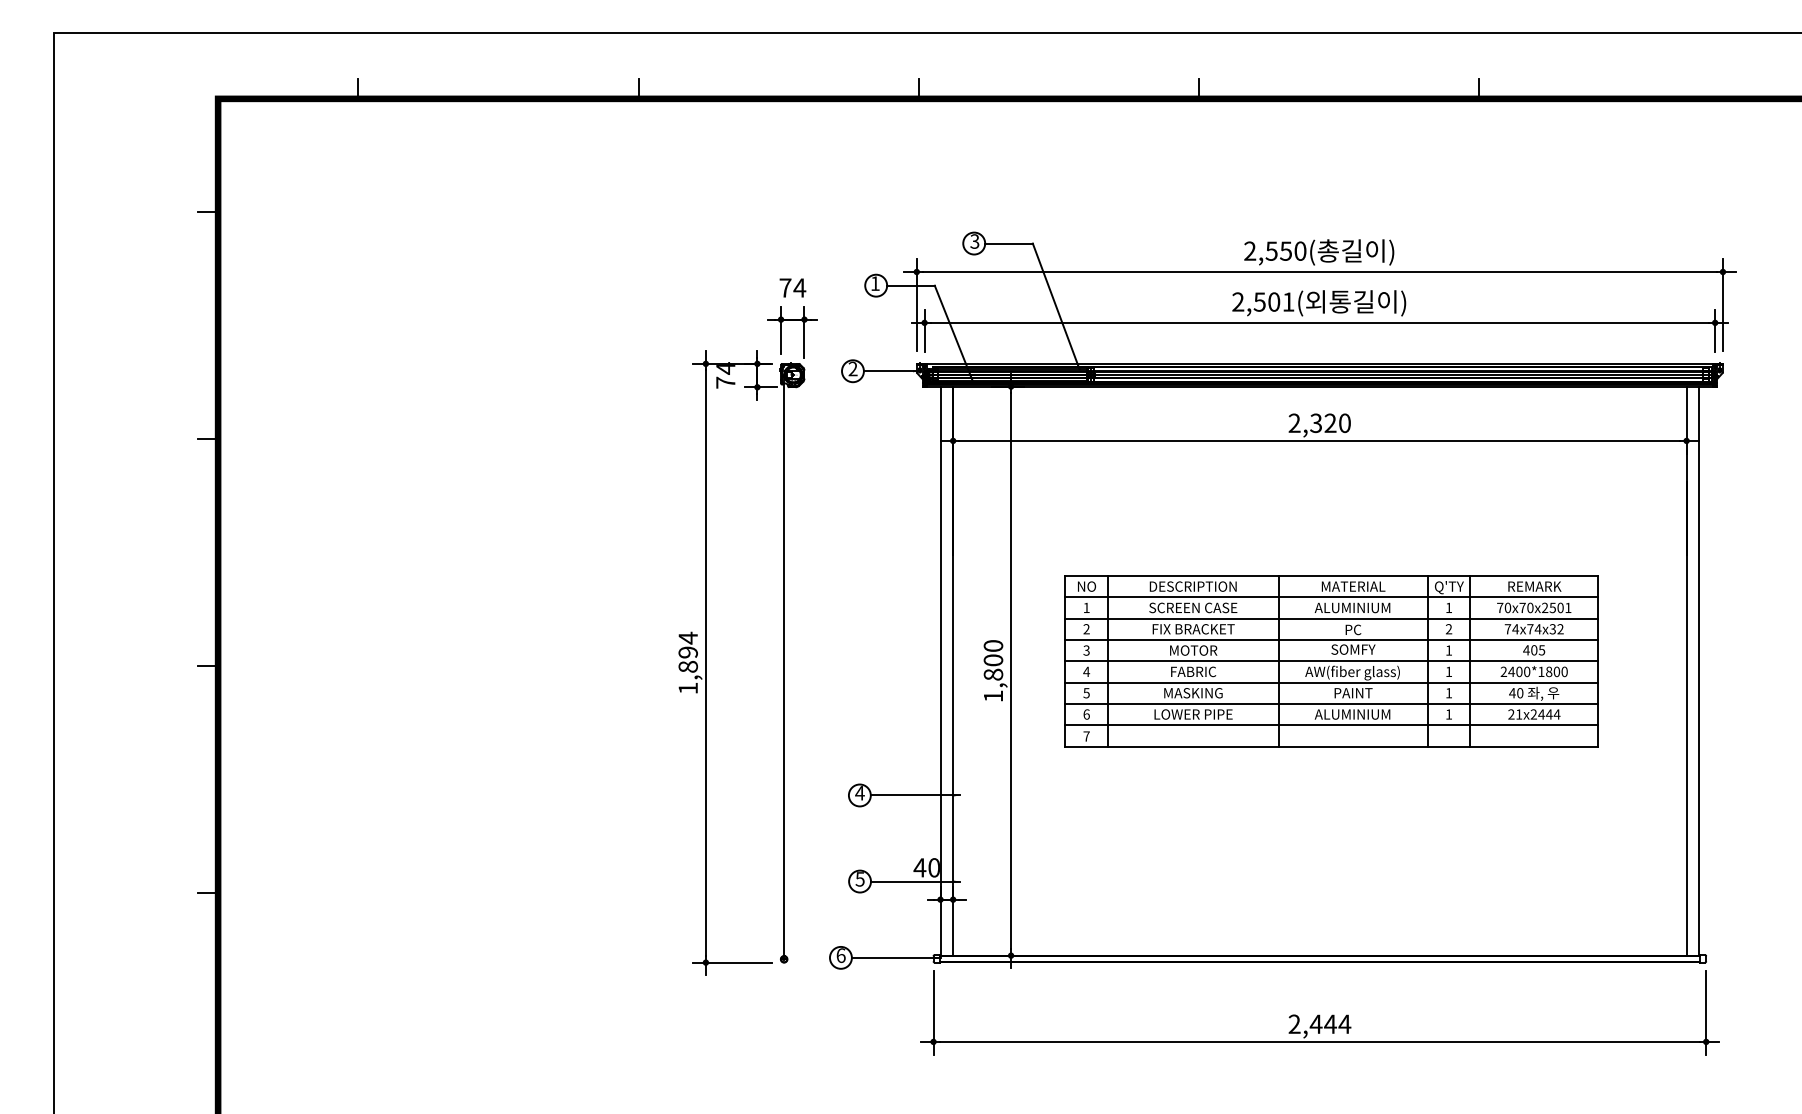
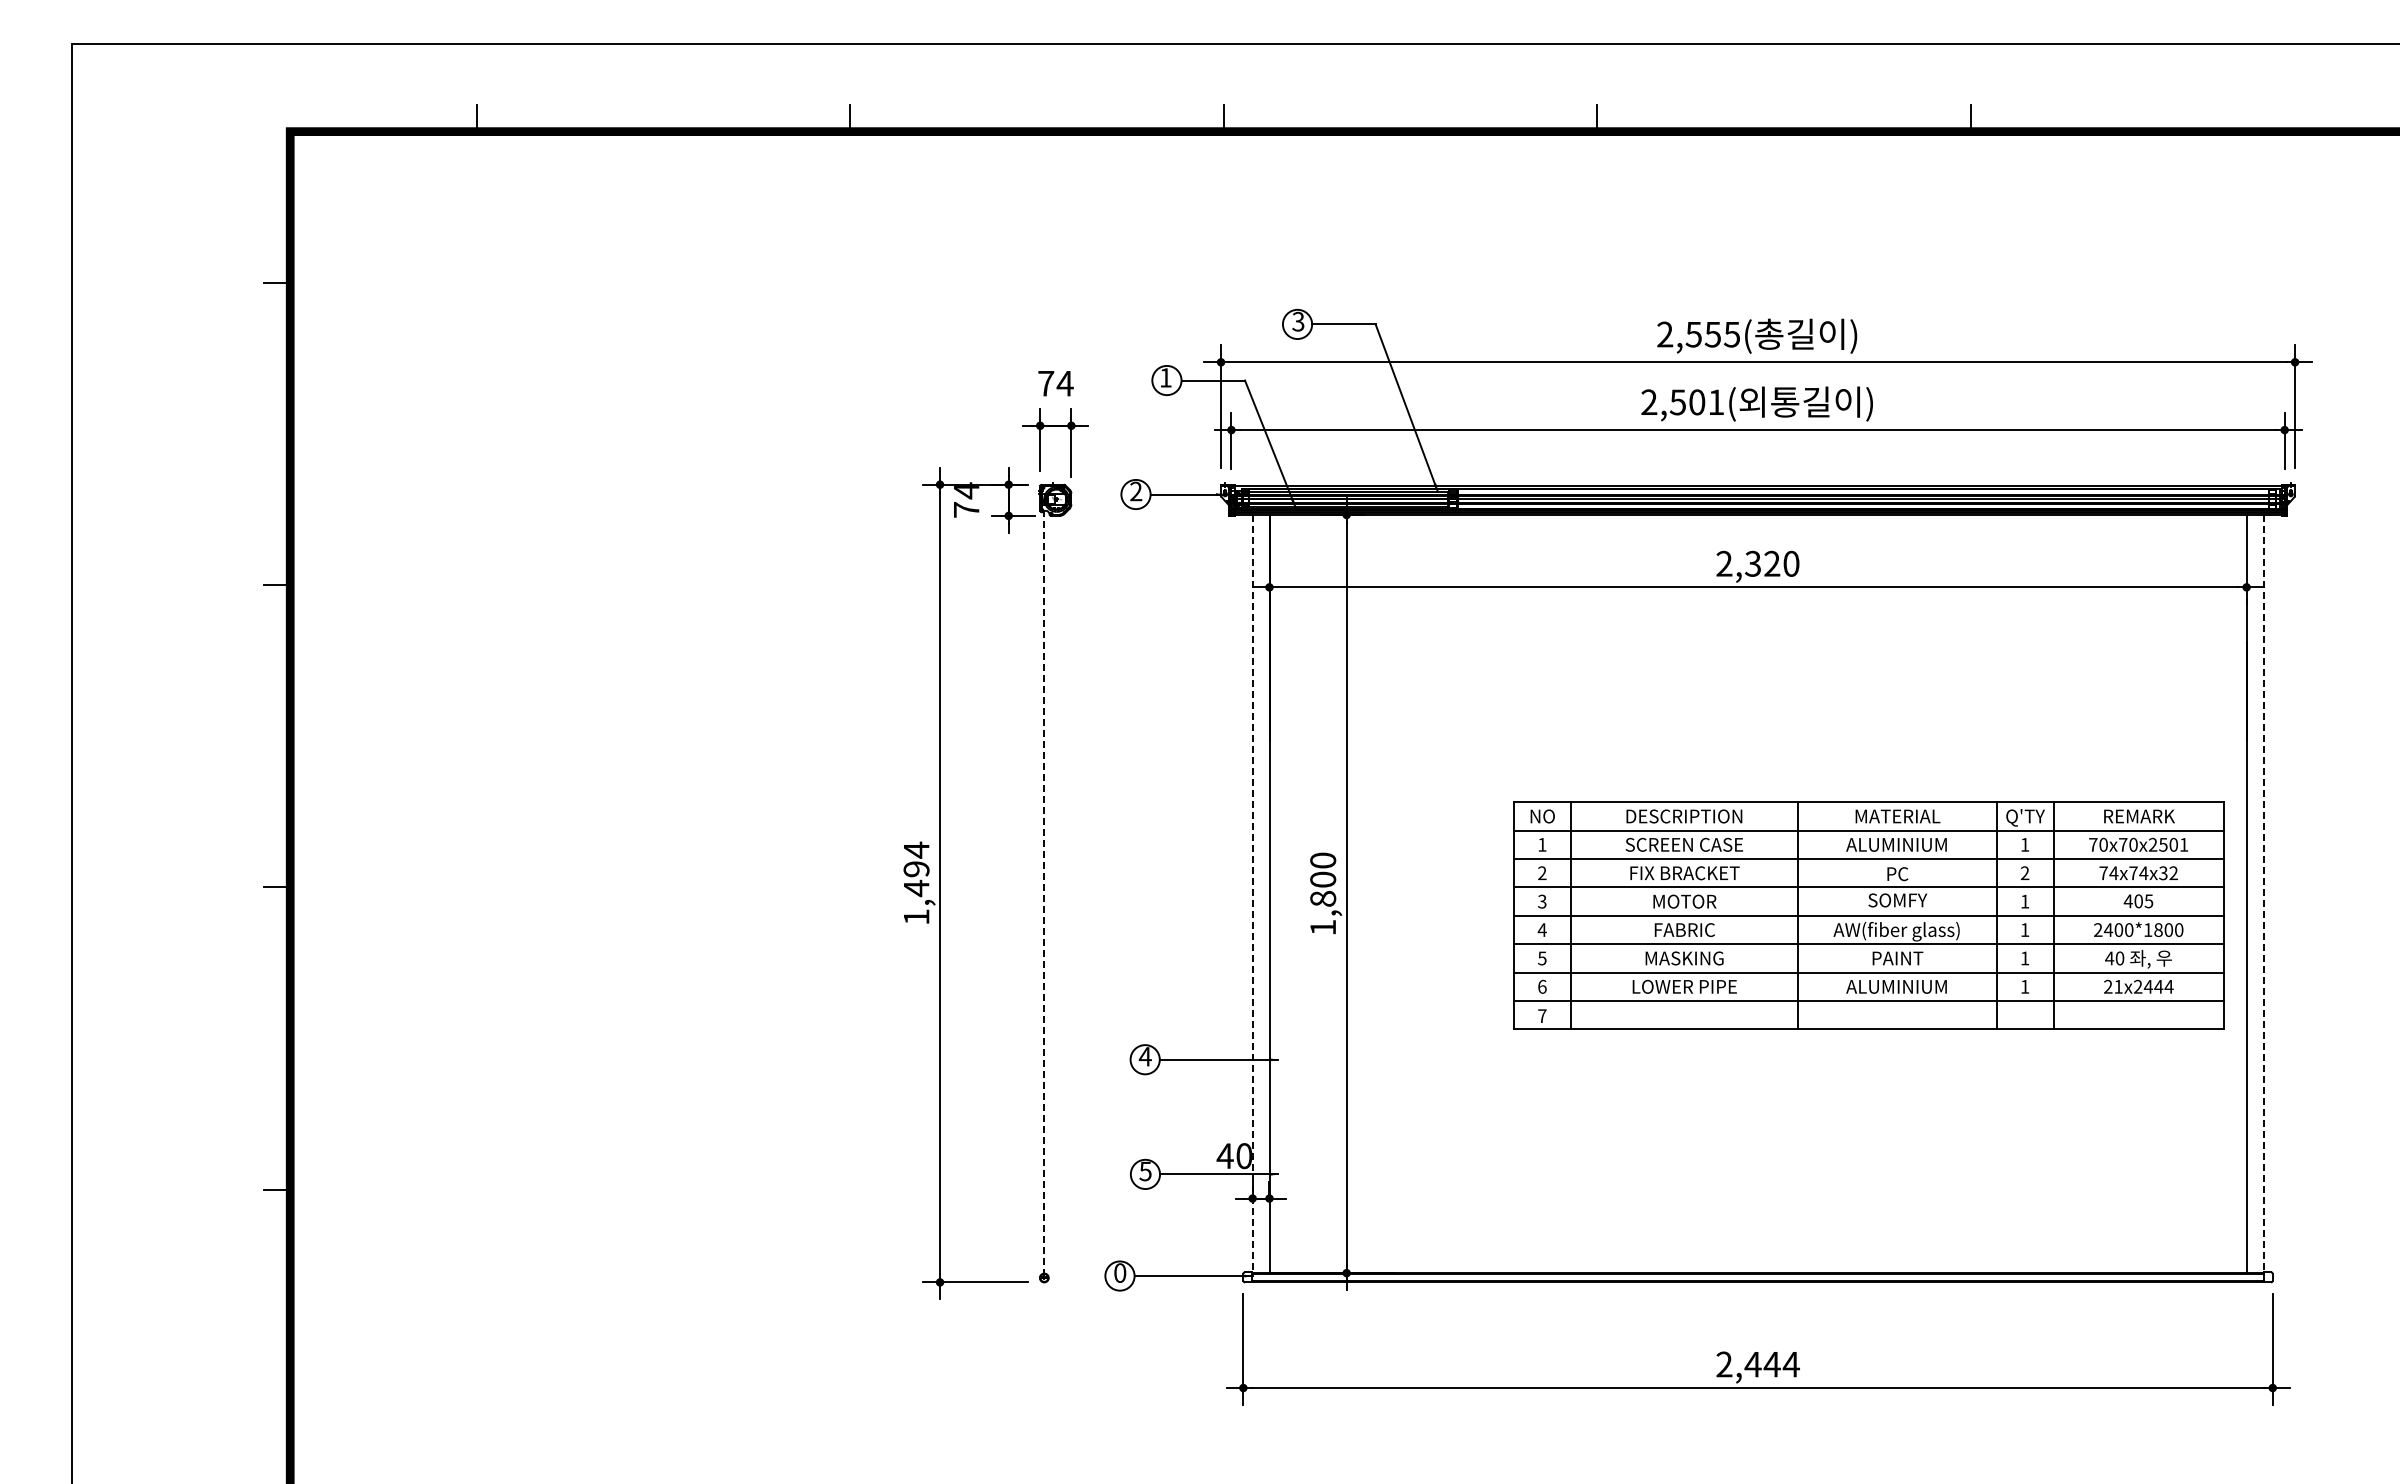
text: (1299, 251) -> (1731, 334), 2,550( -> 2,555(
part: (1331, 660) -> (1868, 915), moved
text: (688, 666) -> (916, 888), 1,894 -> 1,494
line: (784, 667) -> (1044, 889), solid -> dashed
line: (940, 671) -> (1252, 894), solid -> dashed
line: (1699, 671) -> (2263, 894), solid -> dashed
text: (841, 955) -> (1120, 1272), 6 -> 0

